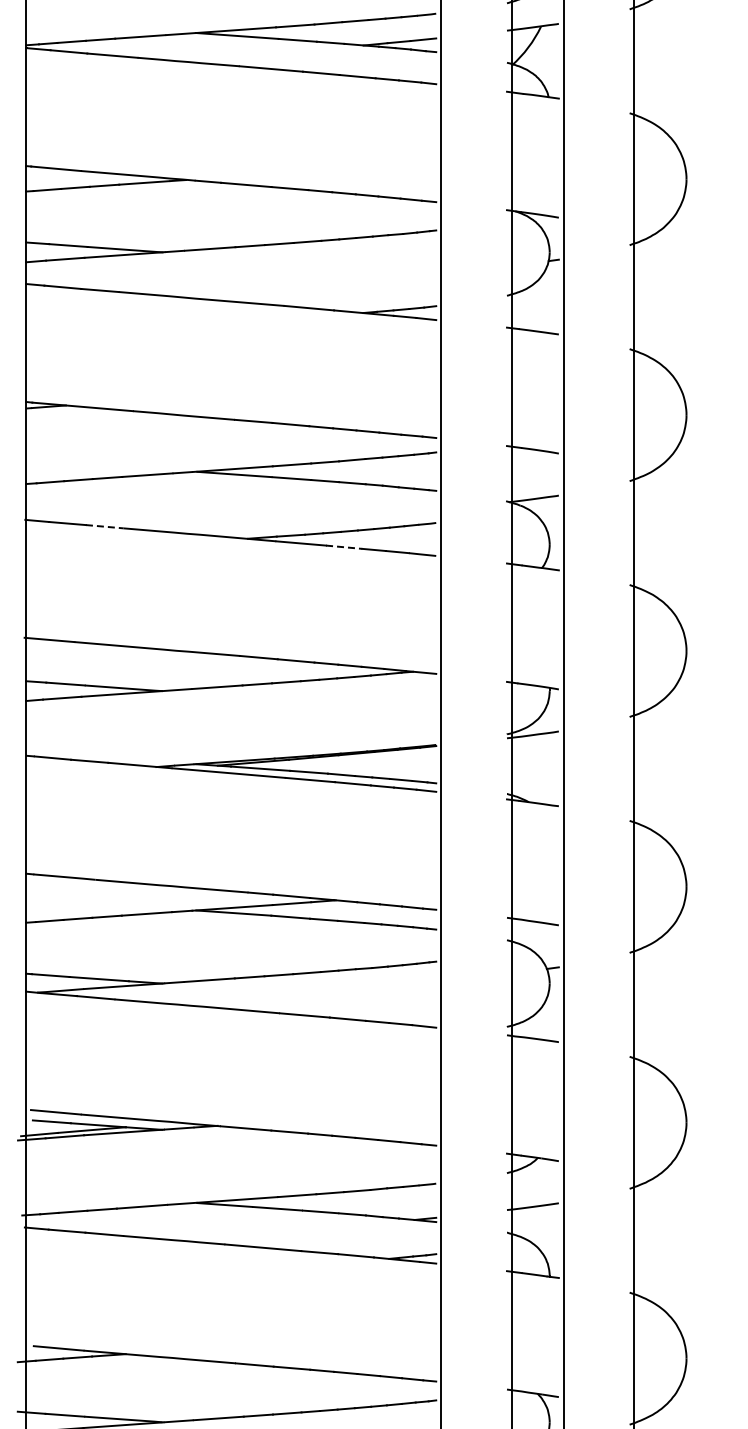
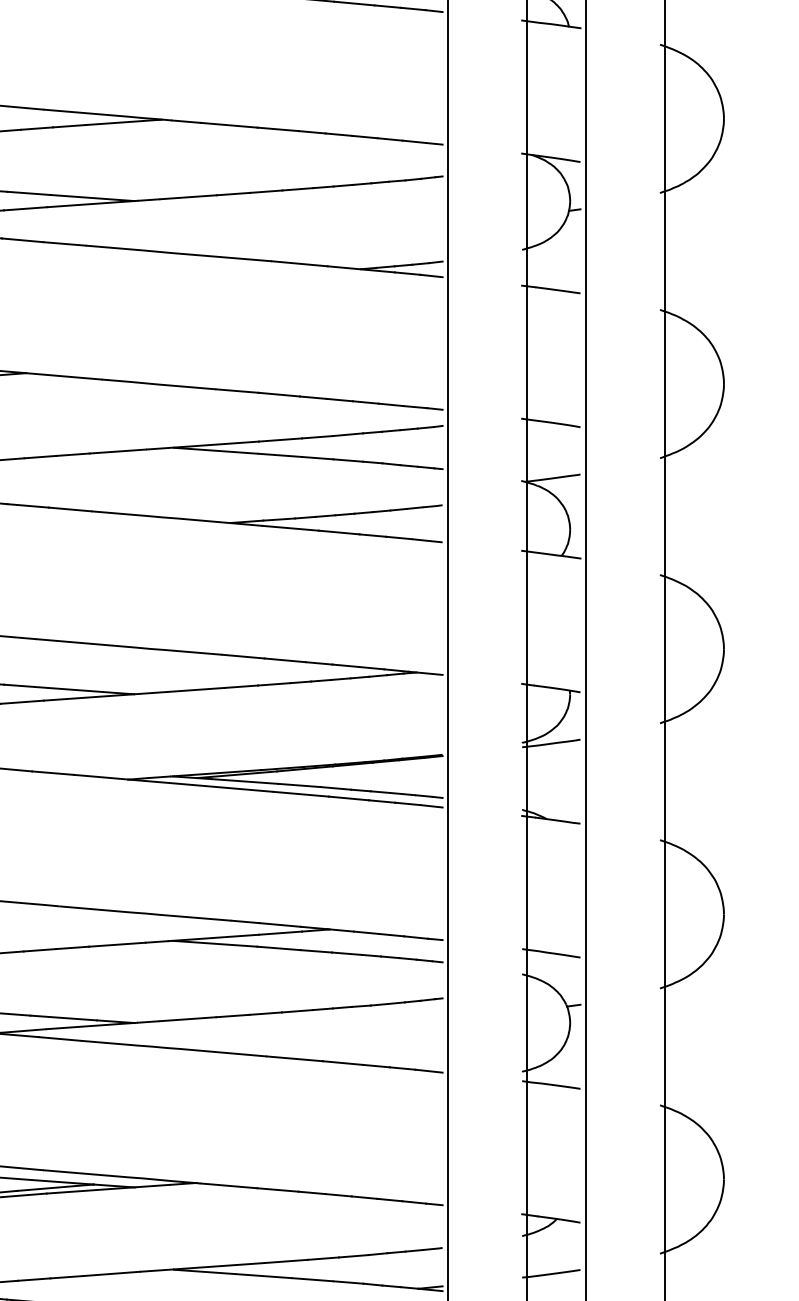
line: (104, 526) -> (69, 509), dashed -> solid
line: (344, 547) -> (339, 532), dashed -> solid

